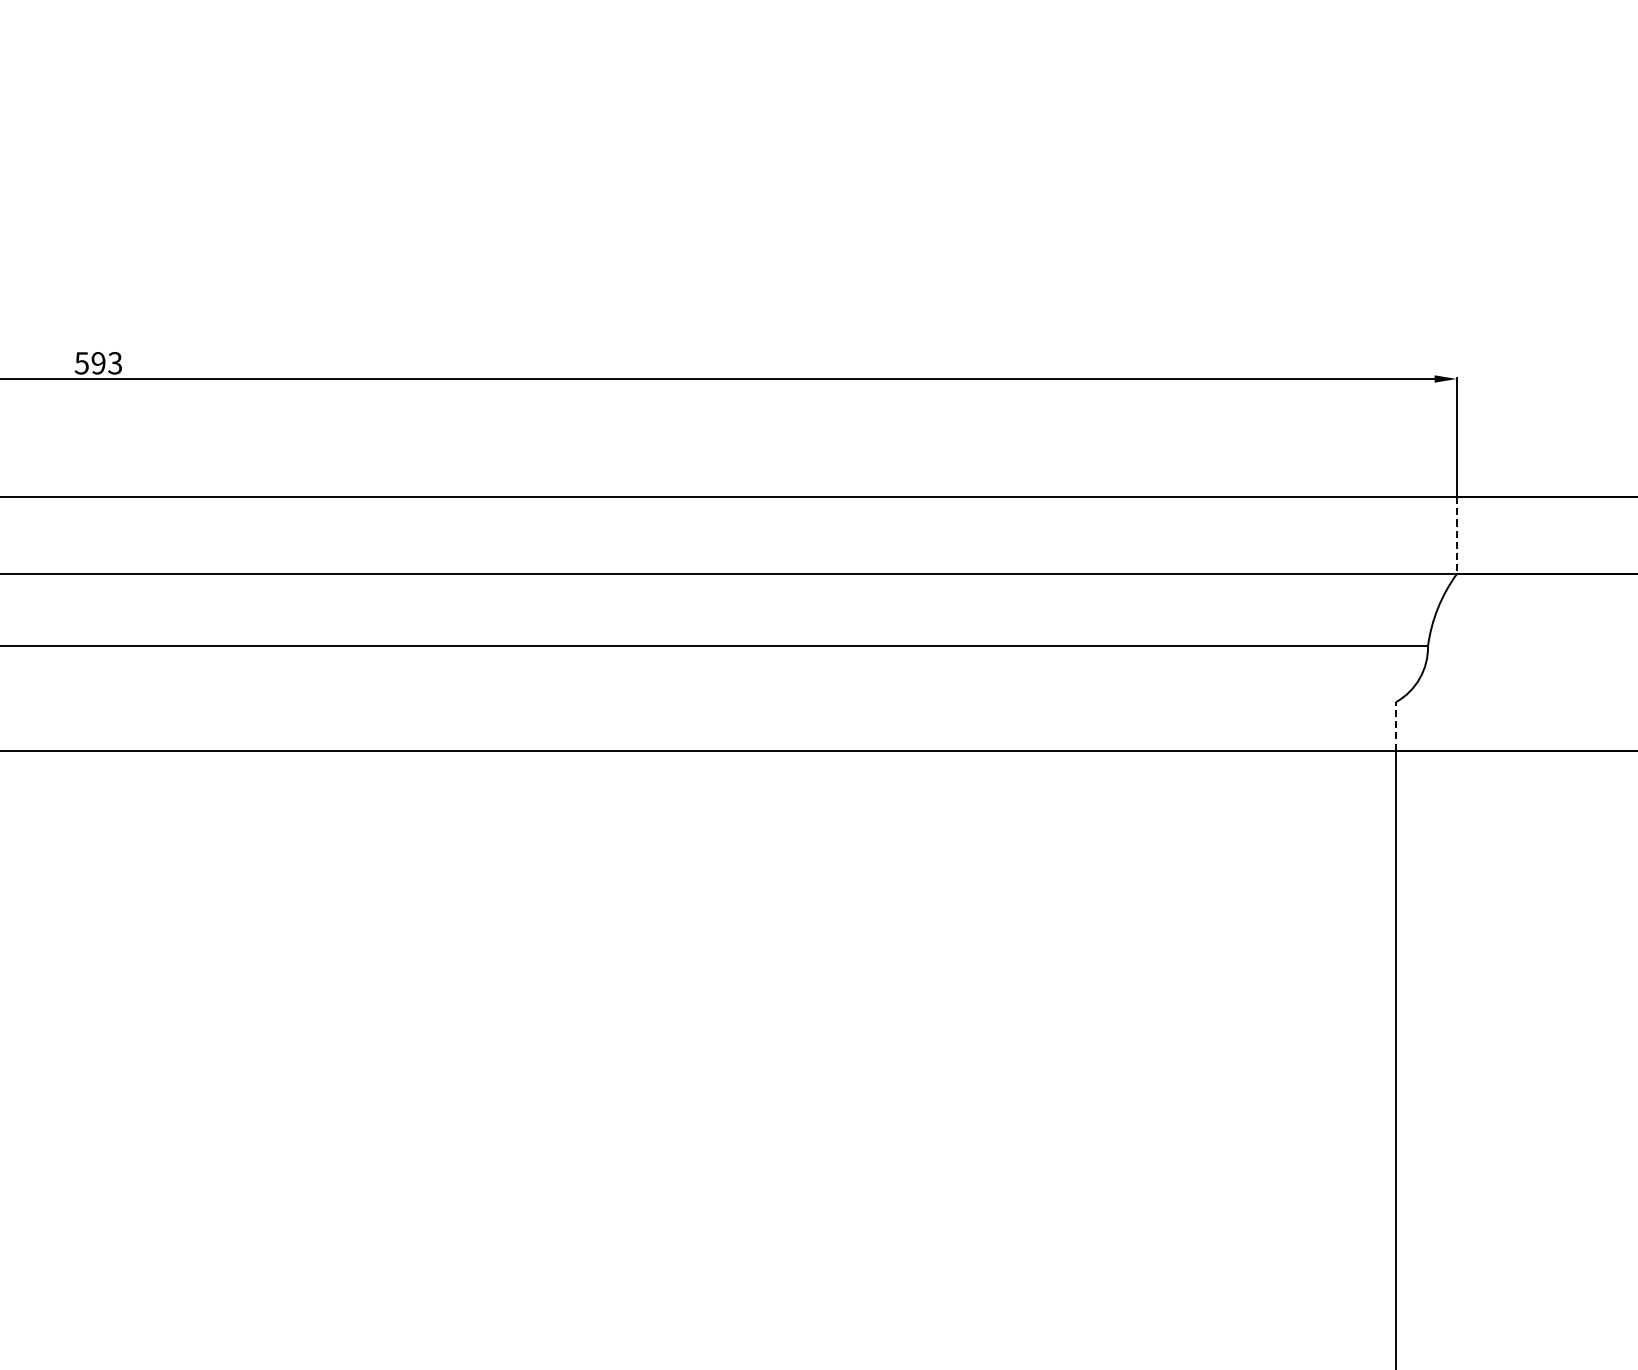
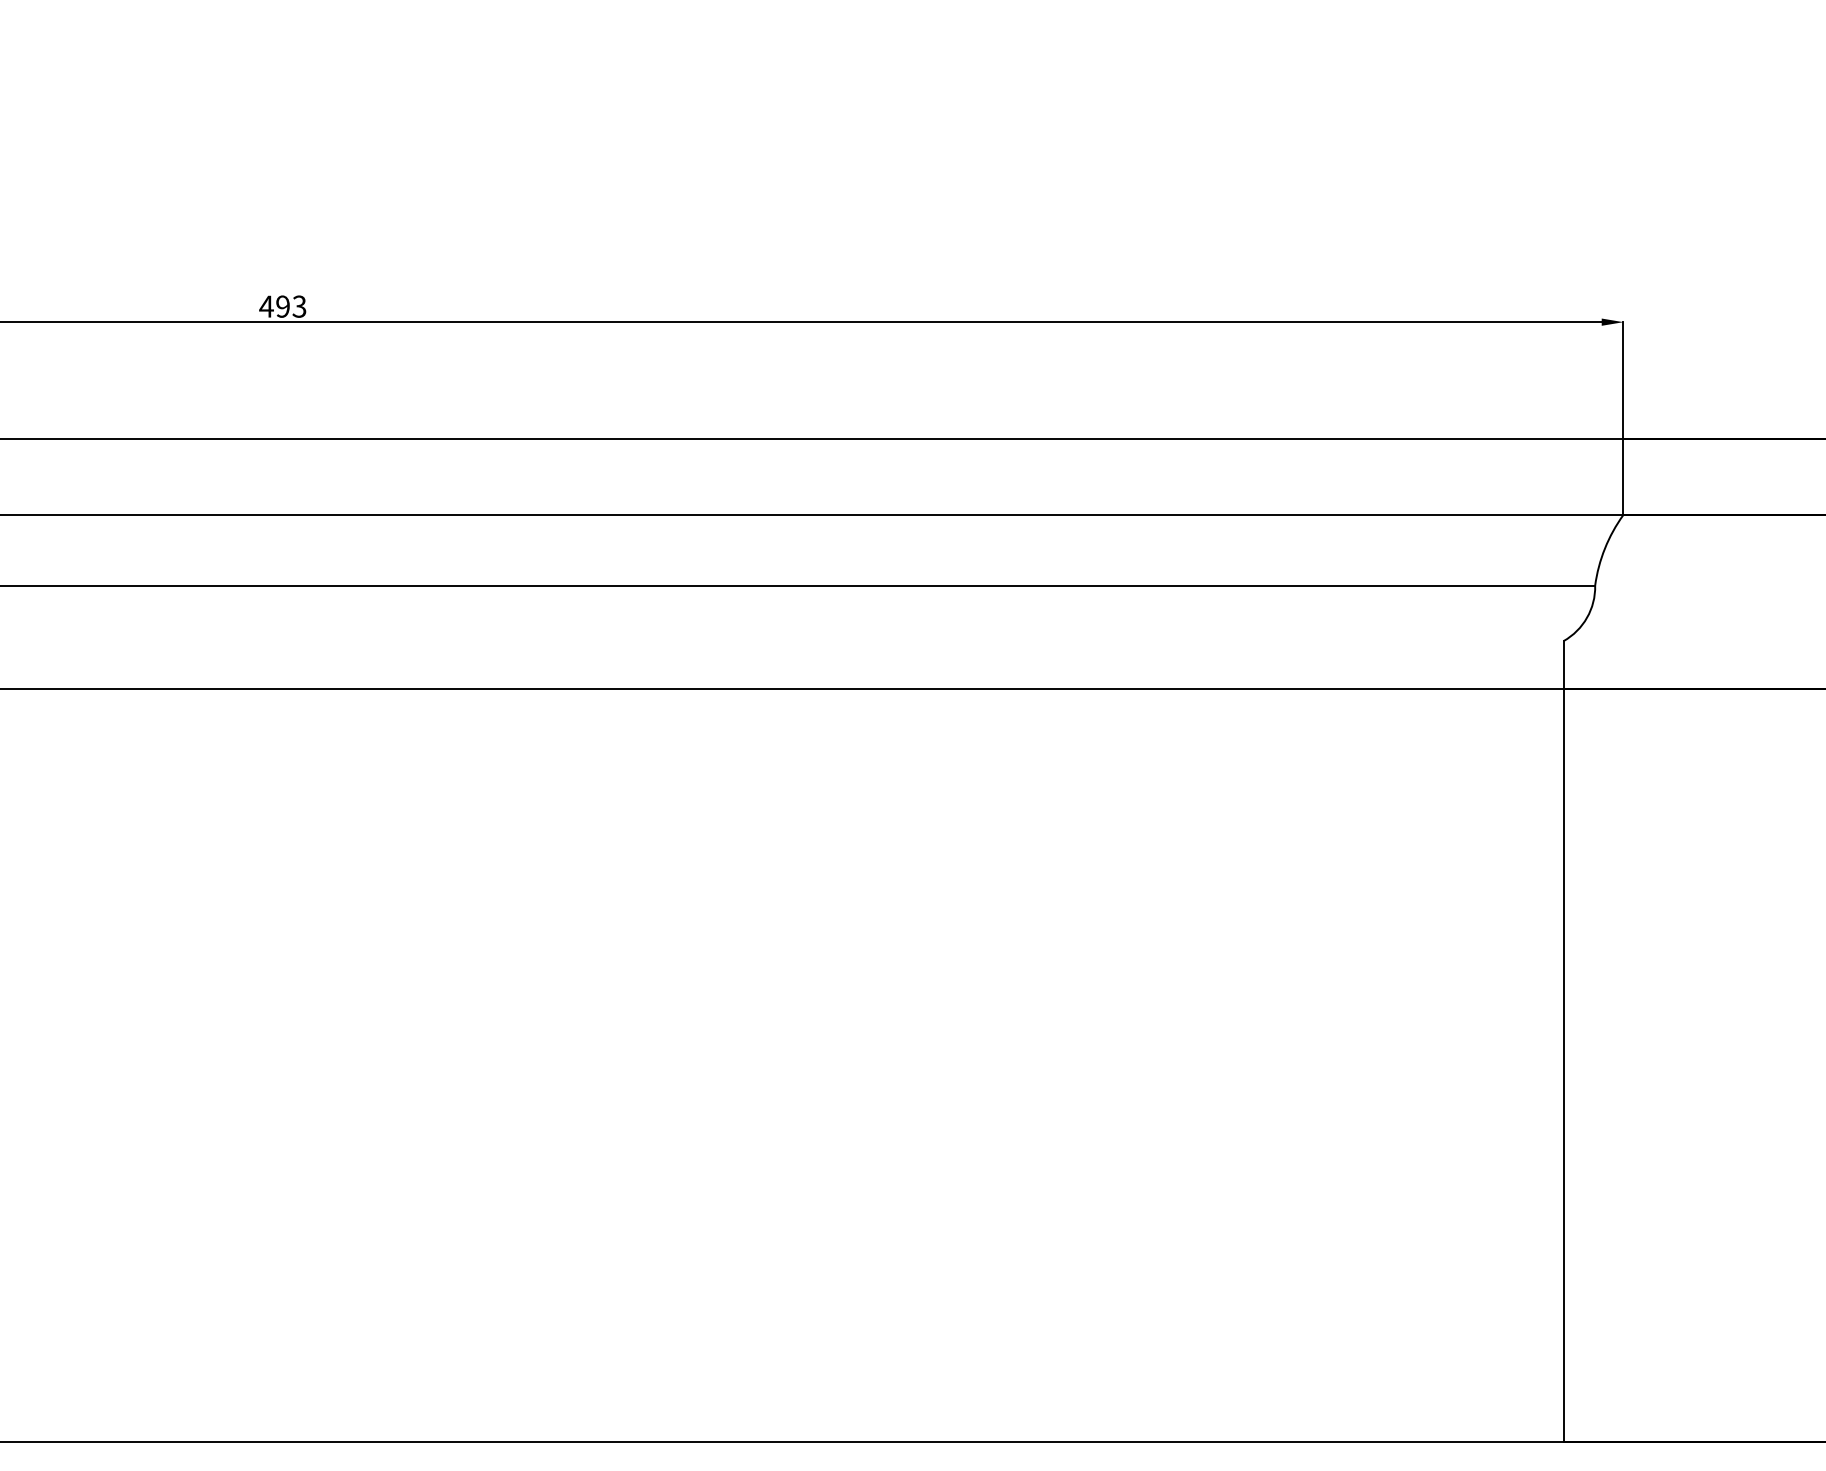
text: (81, 363) -> (266, 306), 593 -> 493
line: (1456, 536) -> (1623, 477), dashed -> solid
line: (1395, 726) -> (1563, 665), dashed -> solid

